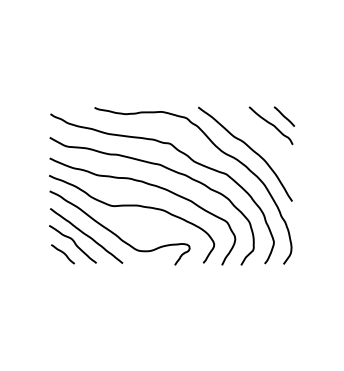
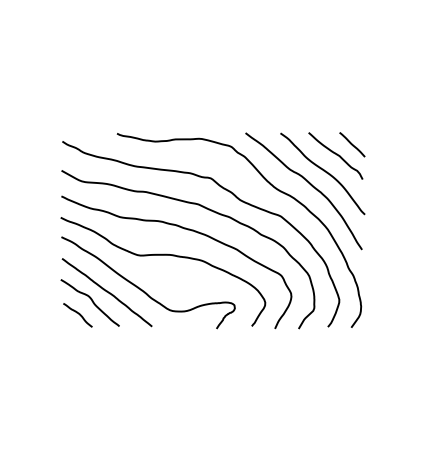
curve: (261, 138) -> (323, 171), added

